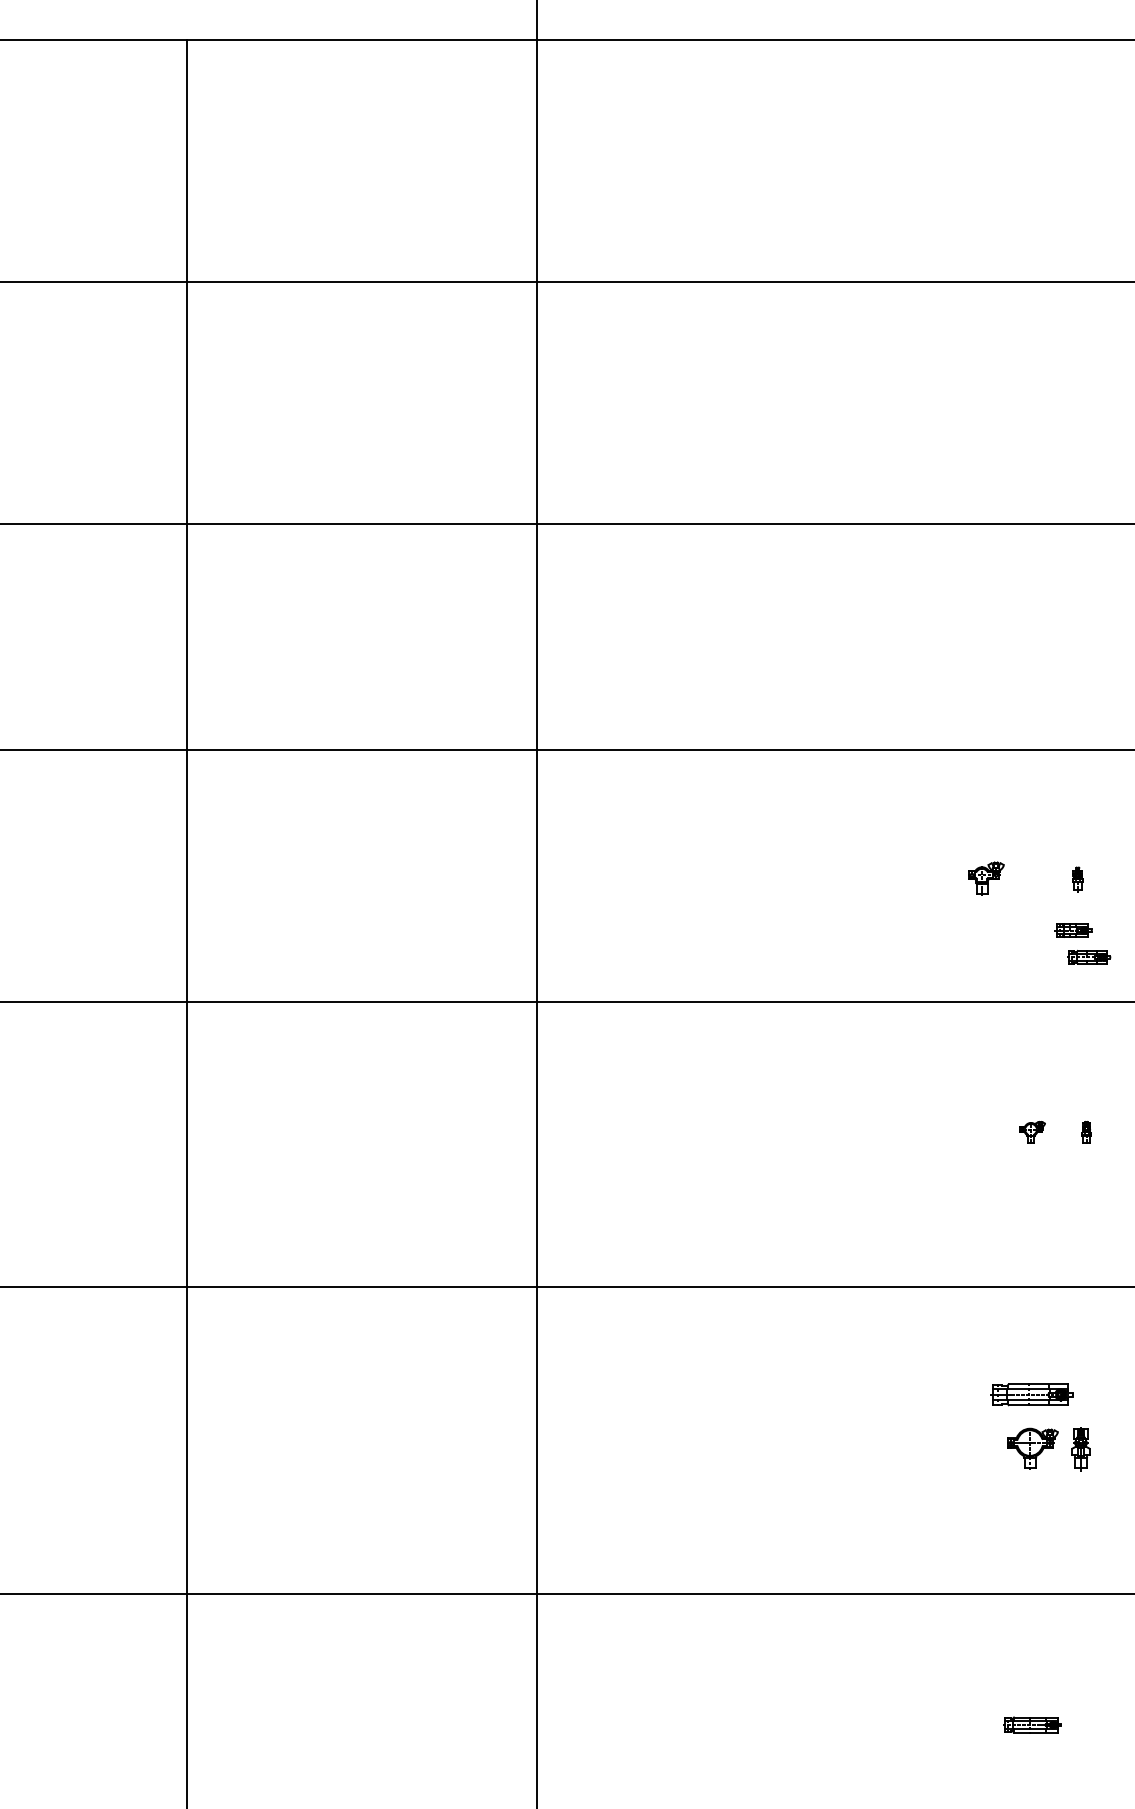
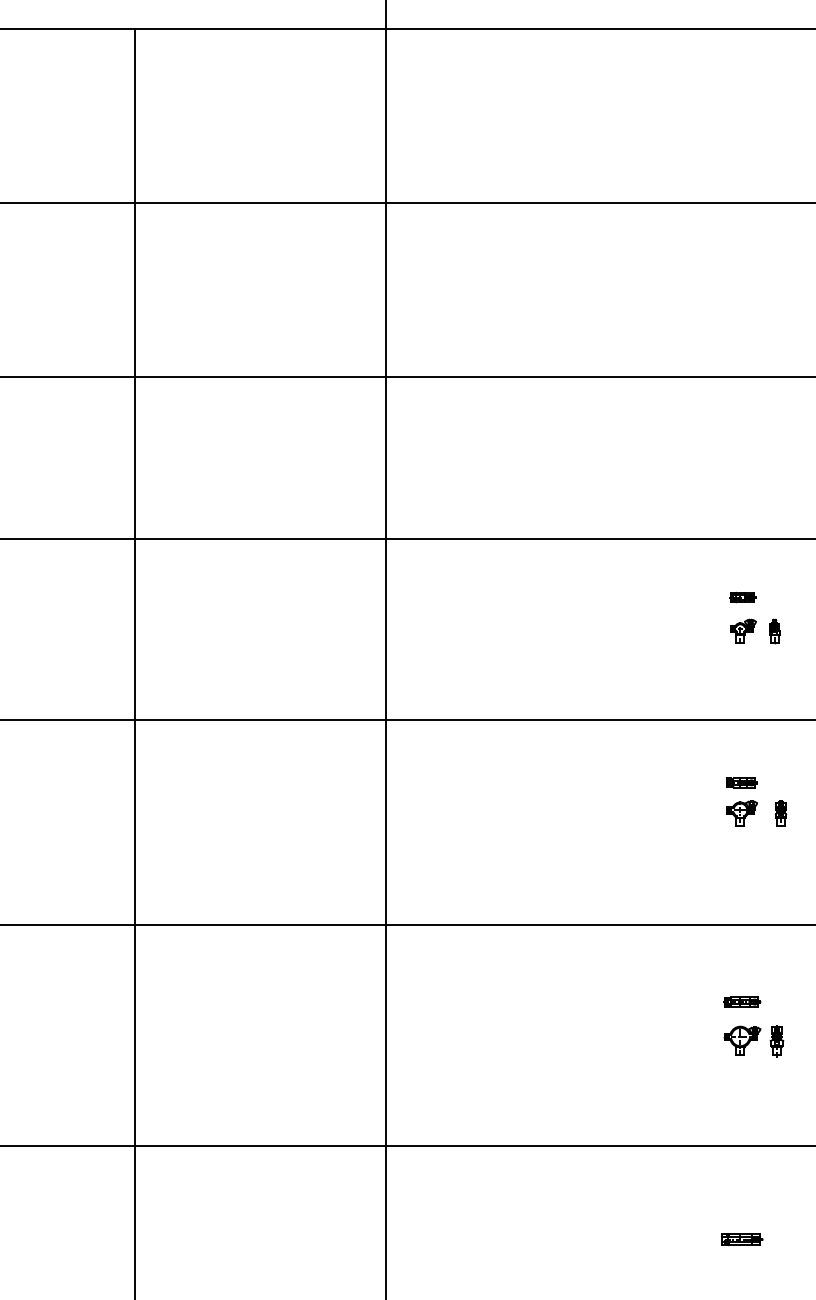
part: (986, 878) -> (743, 631), moved
part: (1077, 879) -> (774, 632), size x1.43
part: (1073, 930) -> (742, 597), moved
part: (1089, 956) -> (742, 782), moved
part: (1032, 1132) -> (742, 813), size x1.67
part: (1086, 1132) -> (780, 813), size x1.67
part: (1032, 1393) -> (742, 1001), size x0.62

